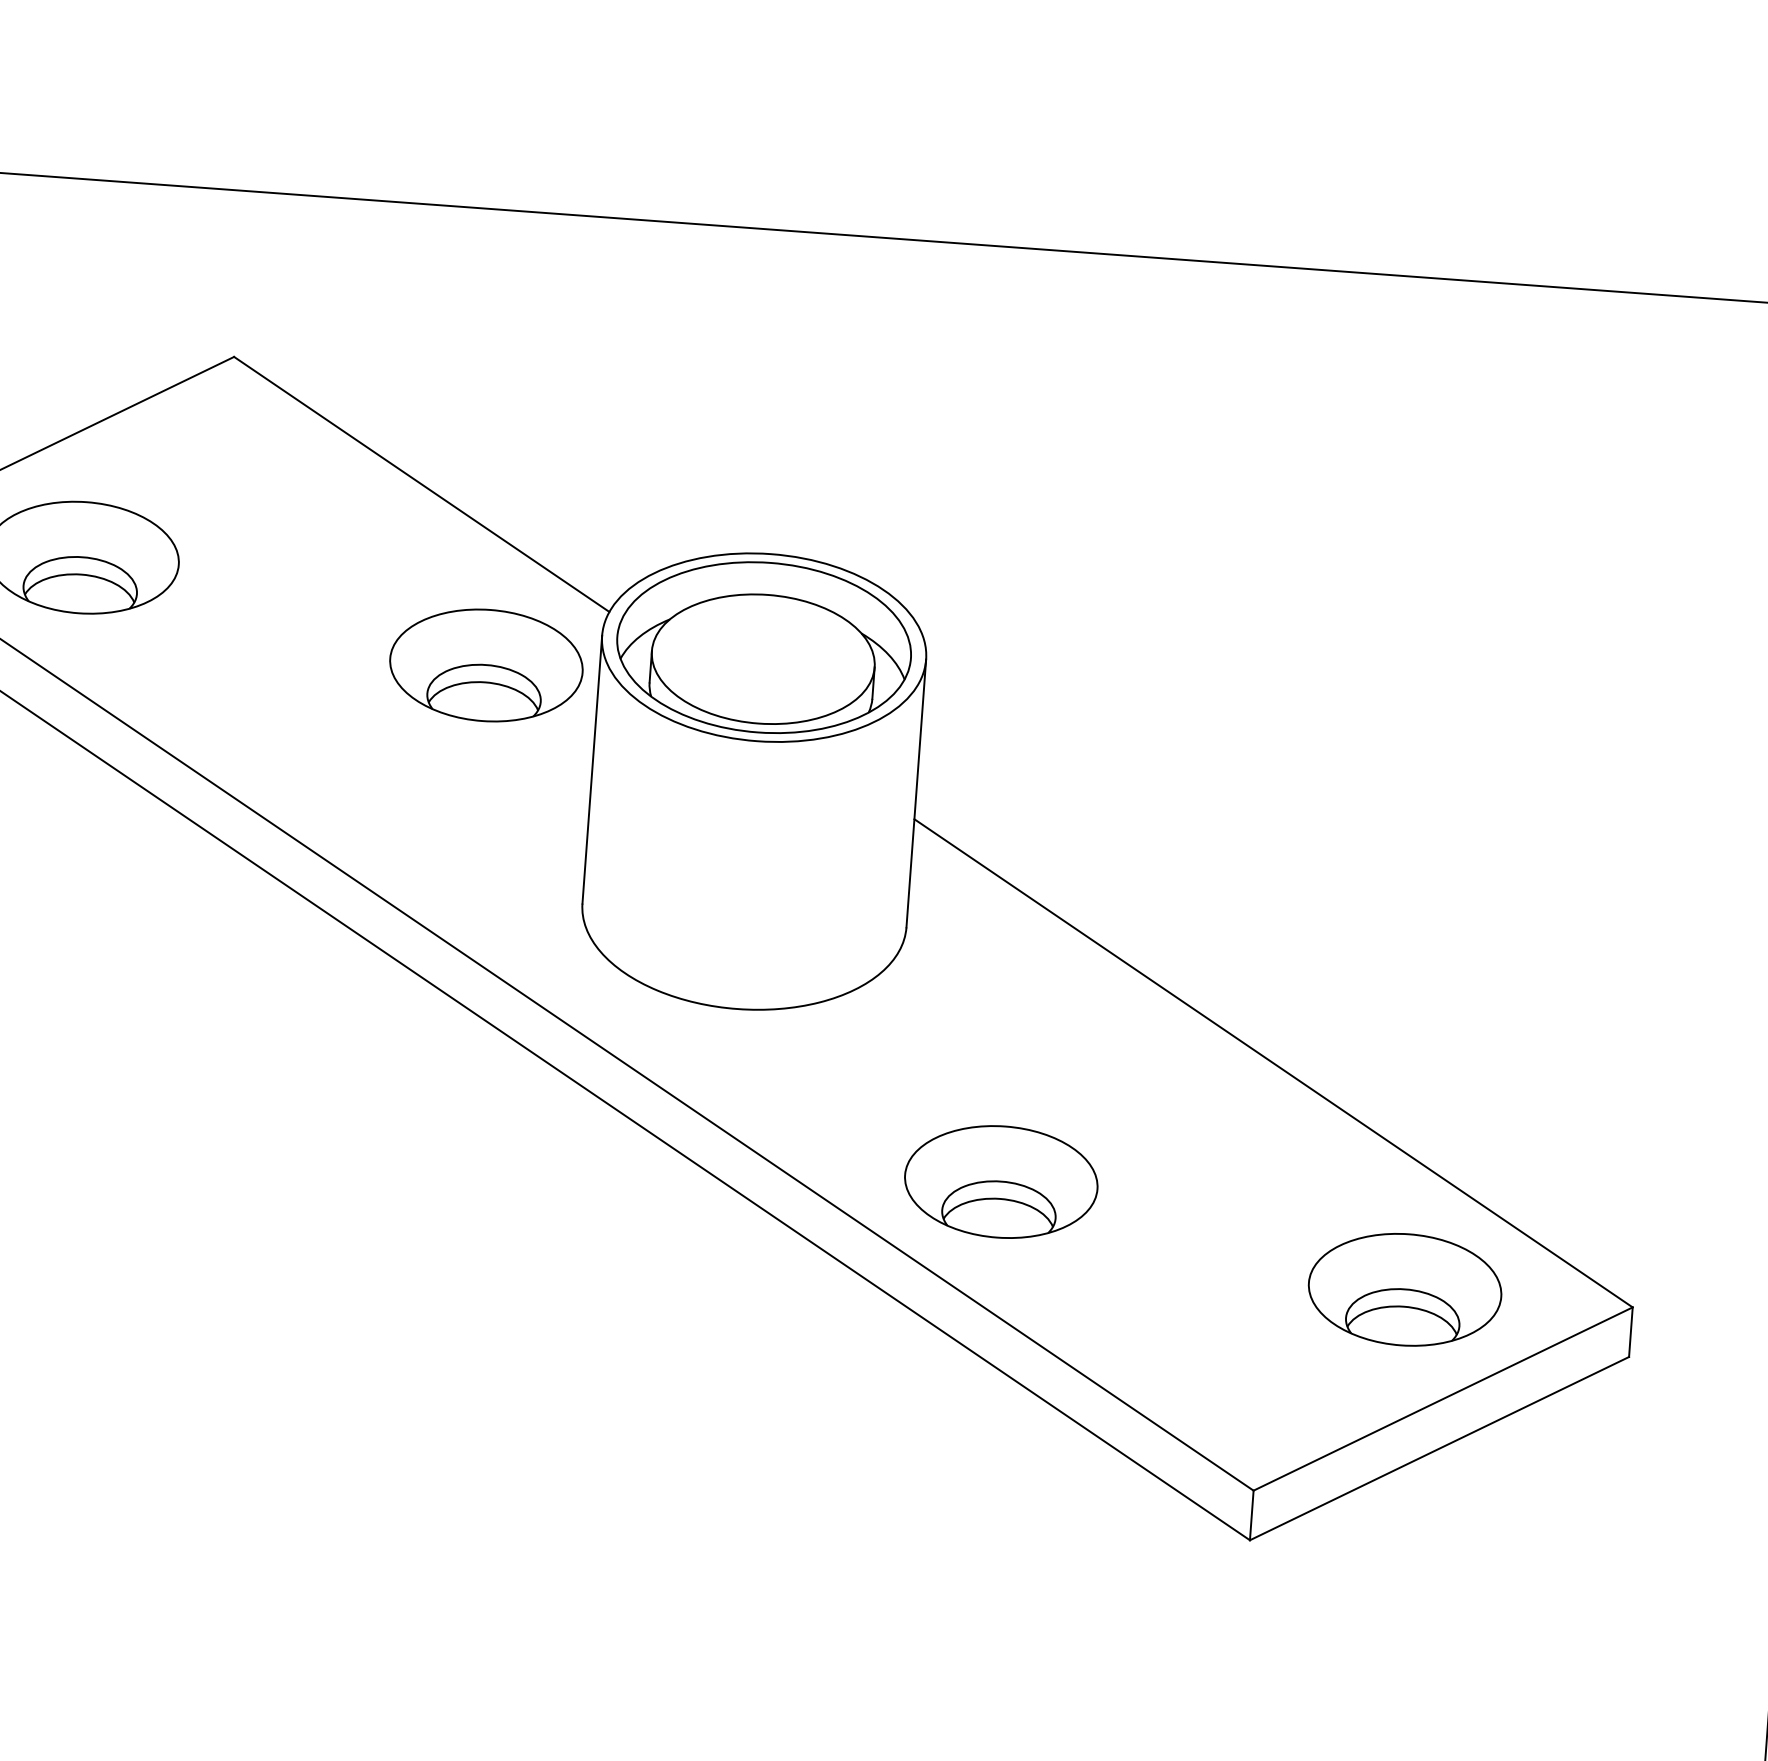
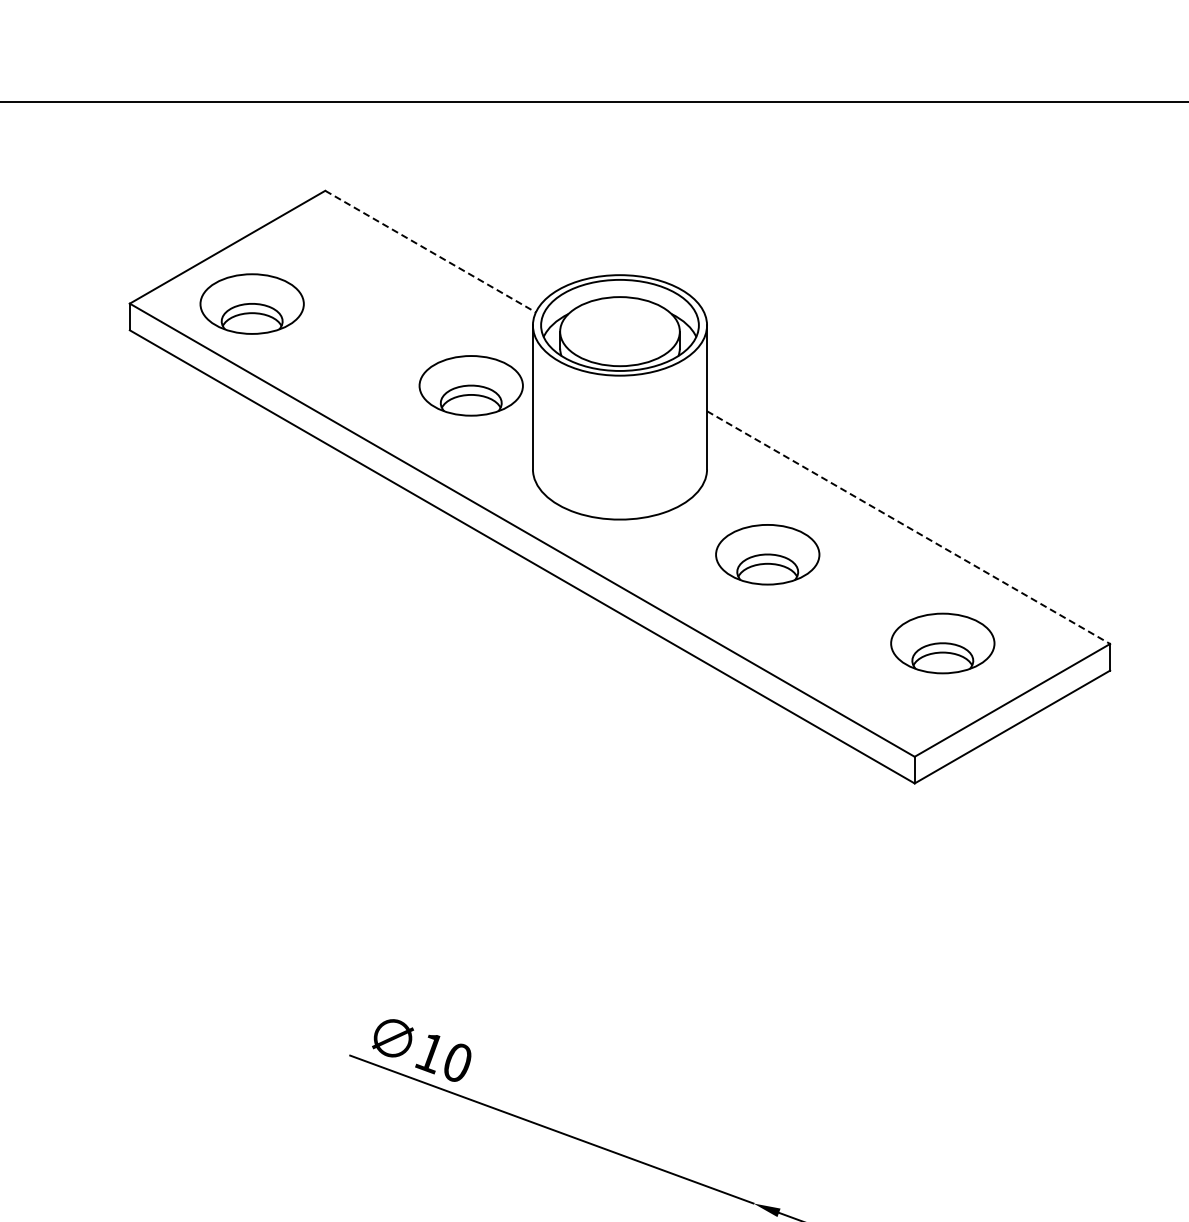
line: (421, 484) -> (430, 251), solid -> dashed
part: (485, 664) -> (470, 385), moved
line: (1273, 1063) -> (908, 527), solid -> dashed
part: (1000, 1181) -> (767, 554), moved
part: (1404, 1289) -> (942, 643), moved

